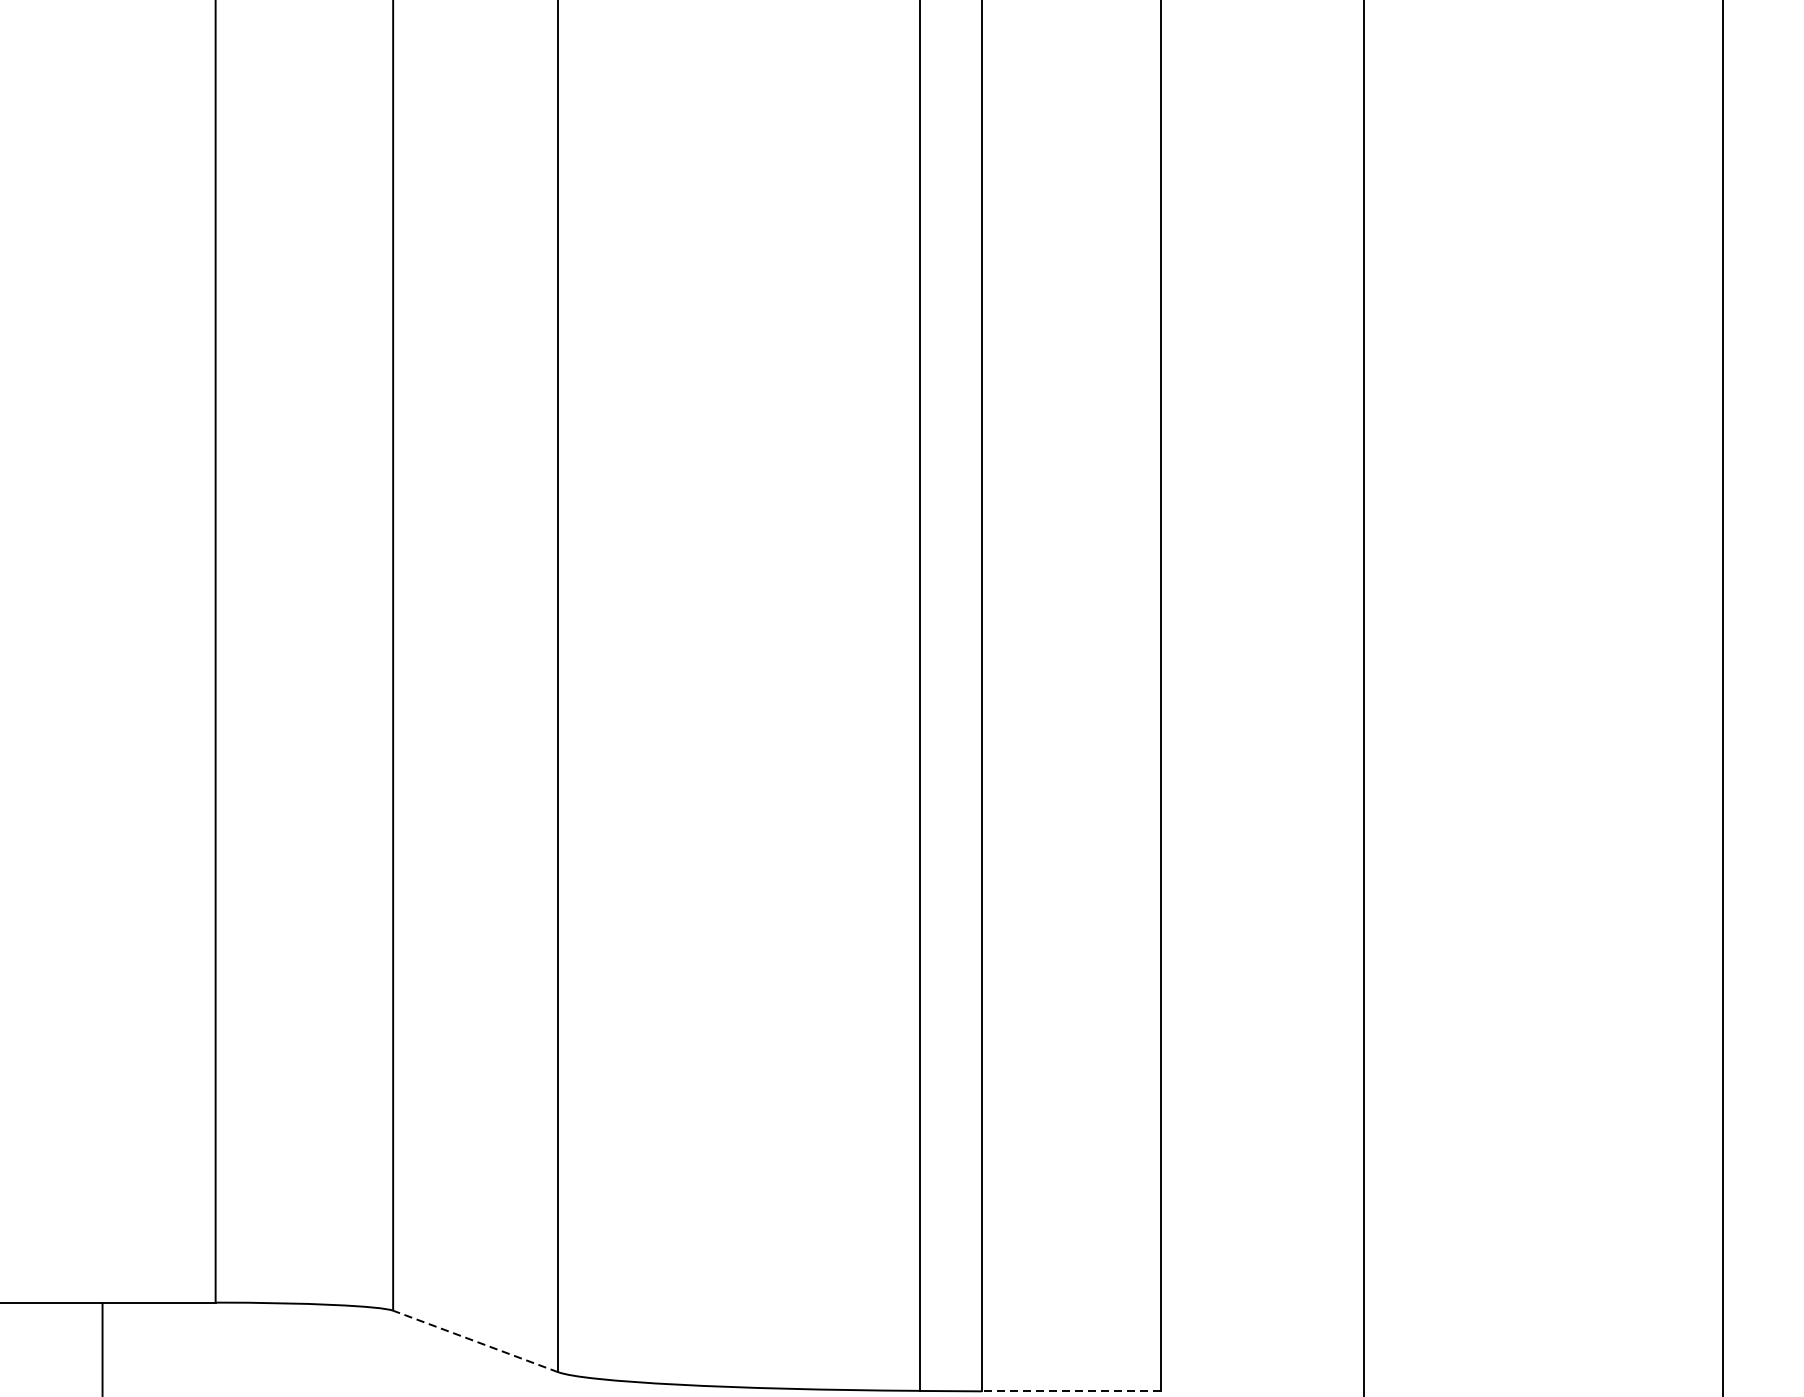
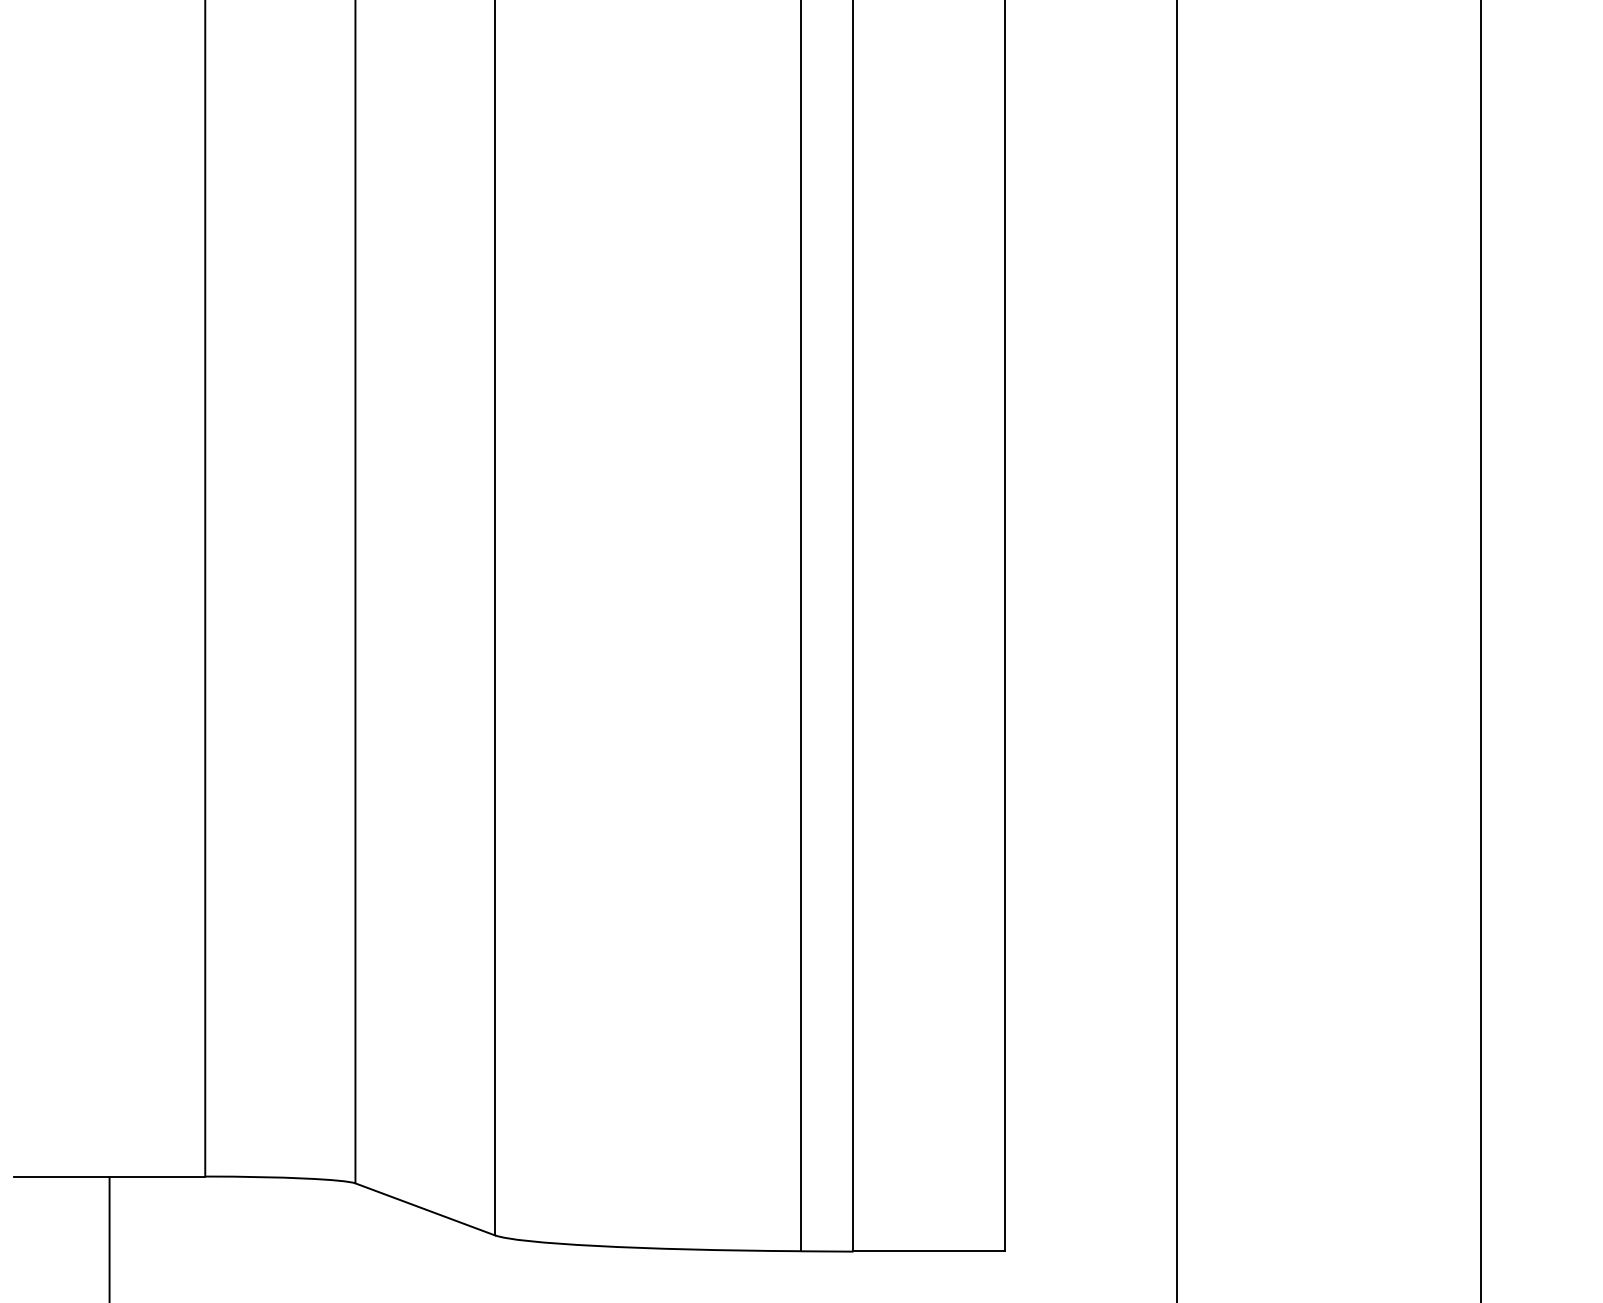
line: (475, 1341) -> (425, 1209), dashed -> solid
line: (1071, 1391) -> (929, 1251), dashed -> solid

